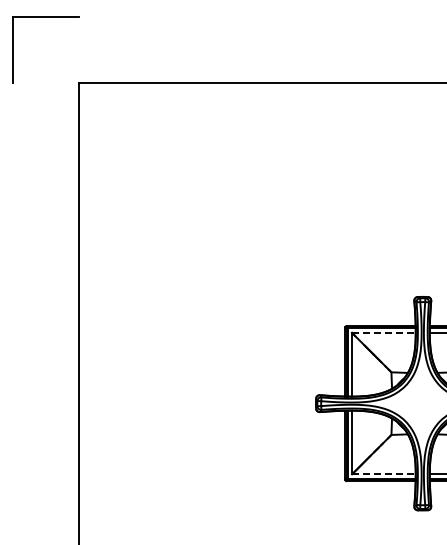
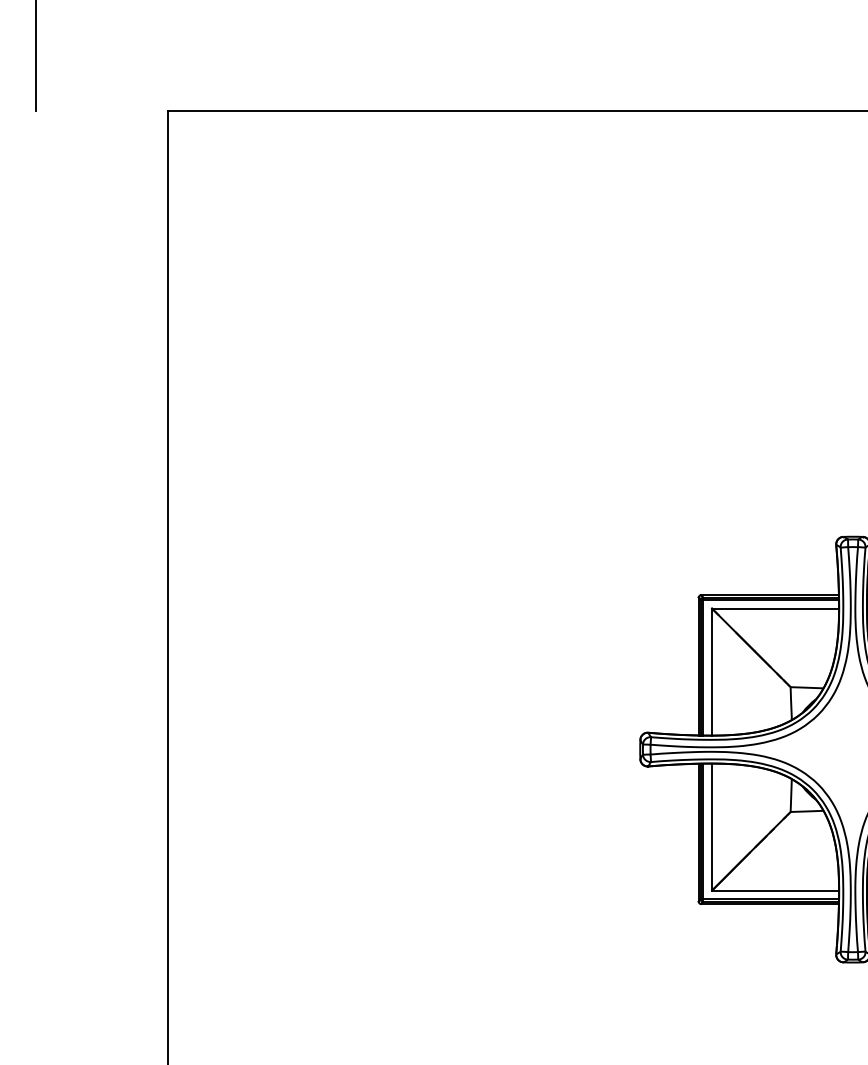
line: (383, 332) -> (774, 607), dashed -> solid
line: (383, 474) -> (774, 890), dashed -> solid

